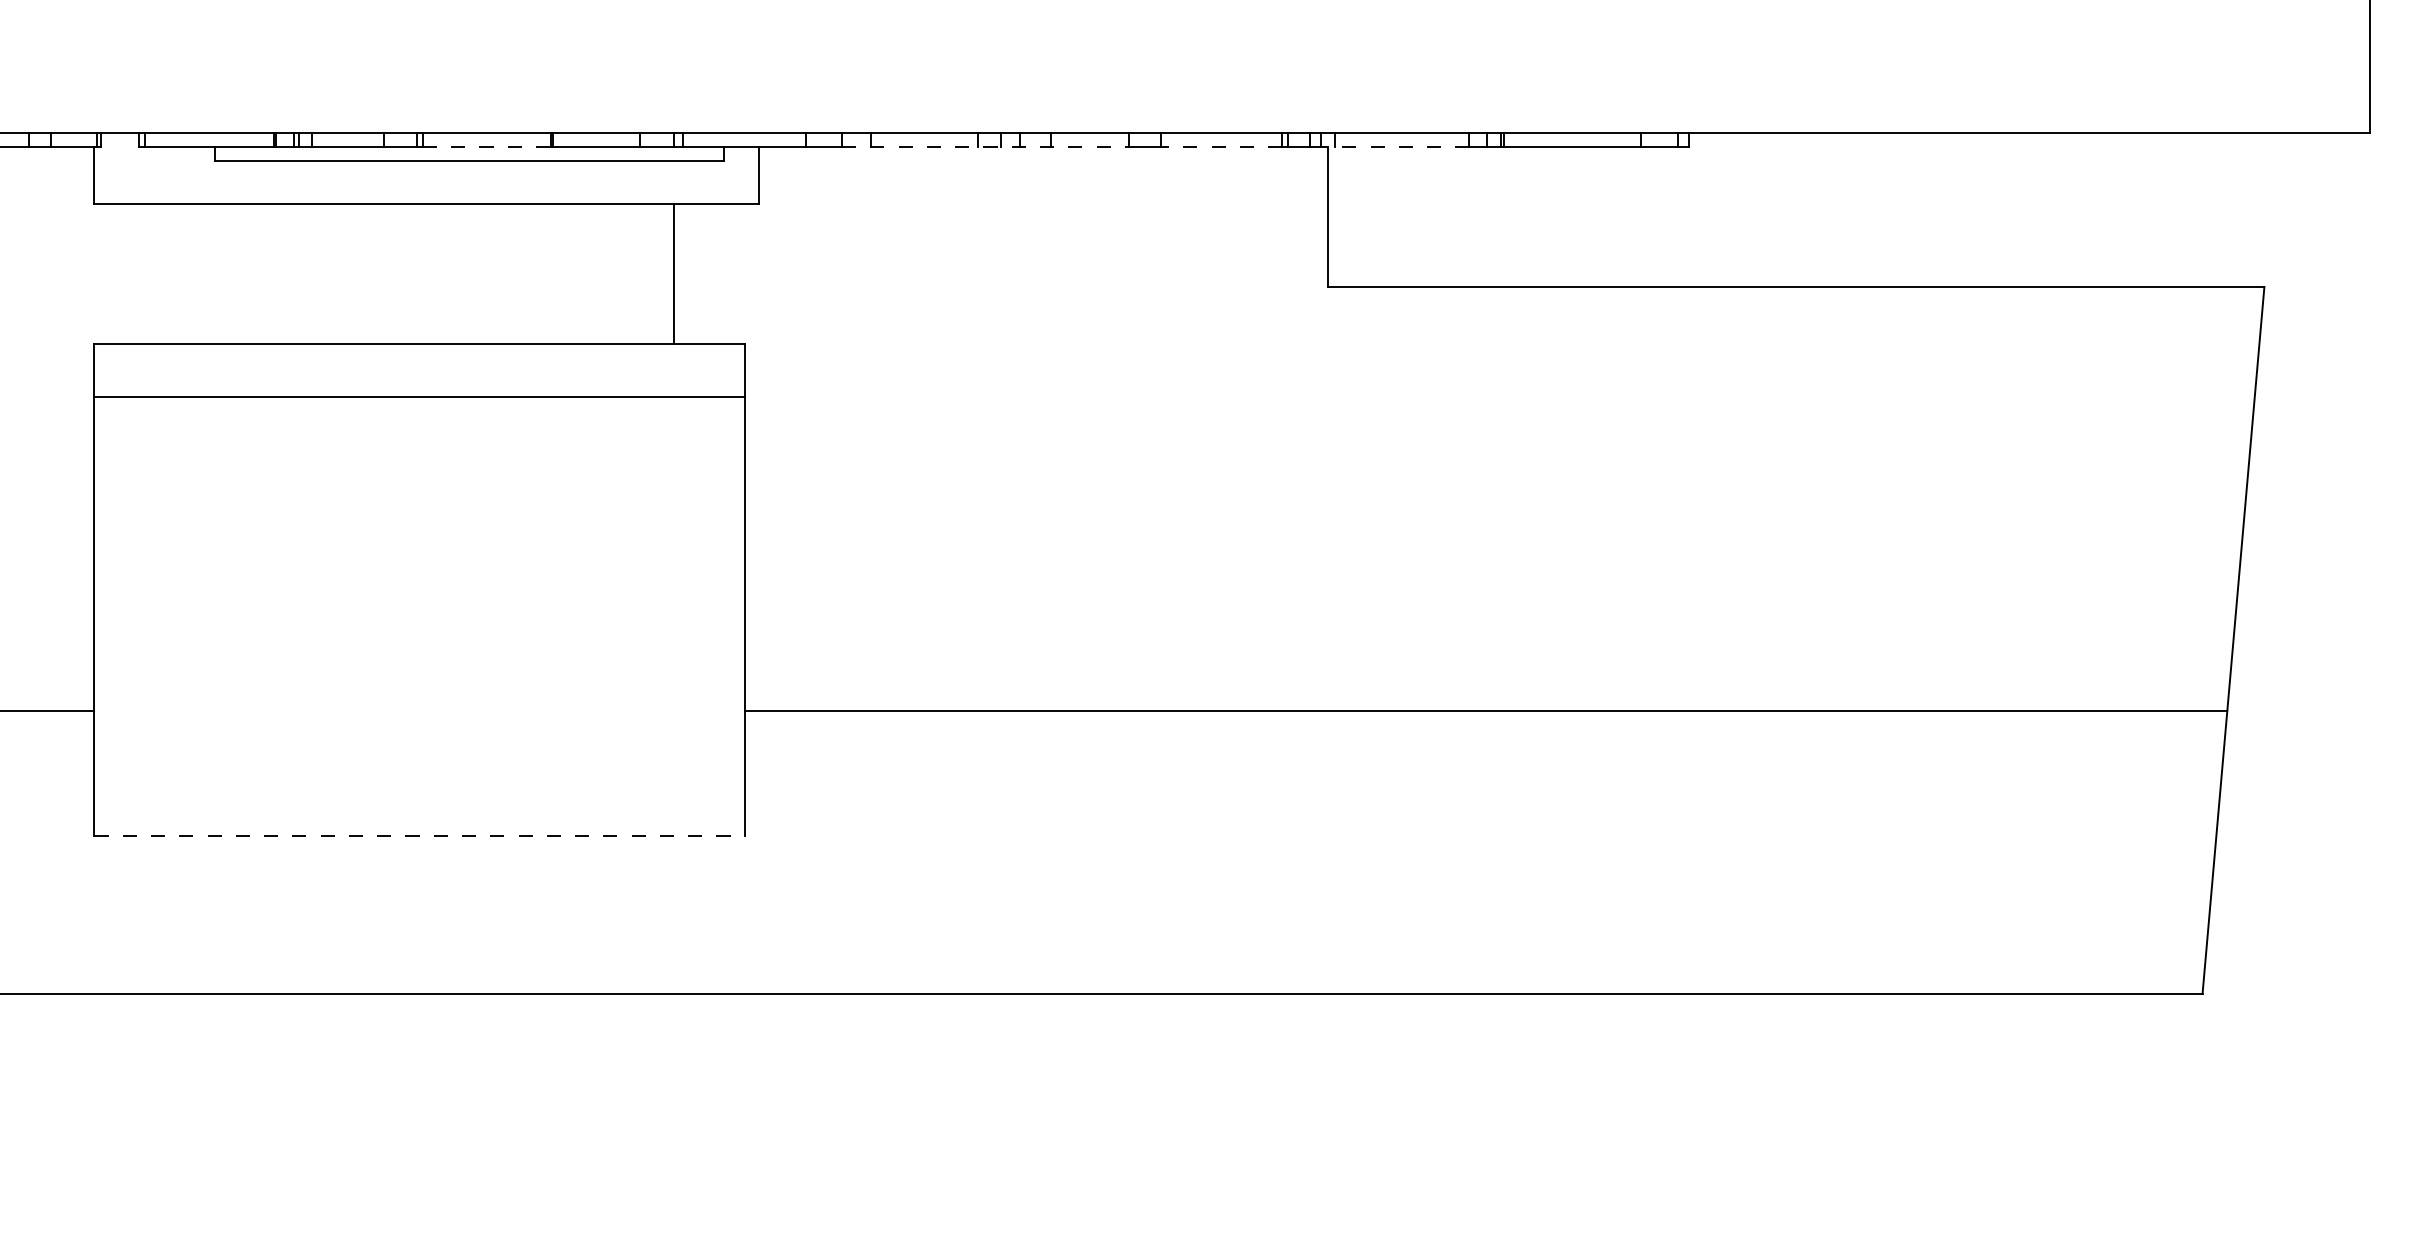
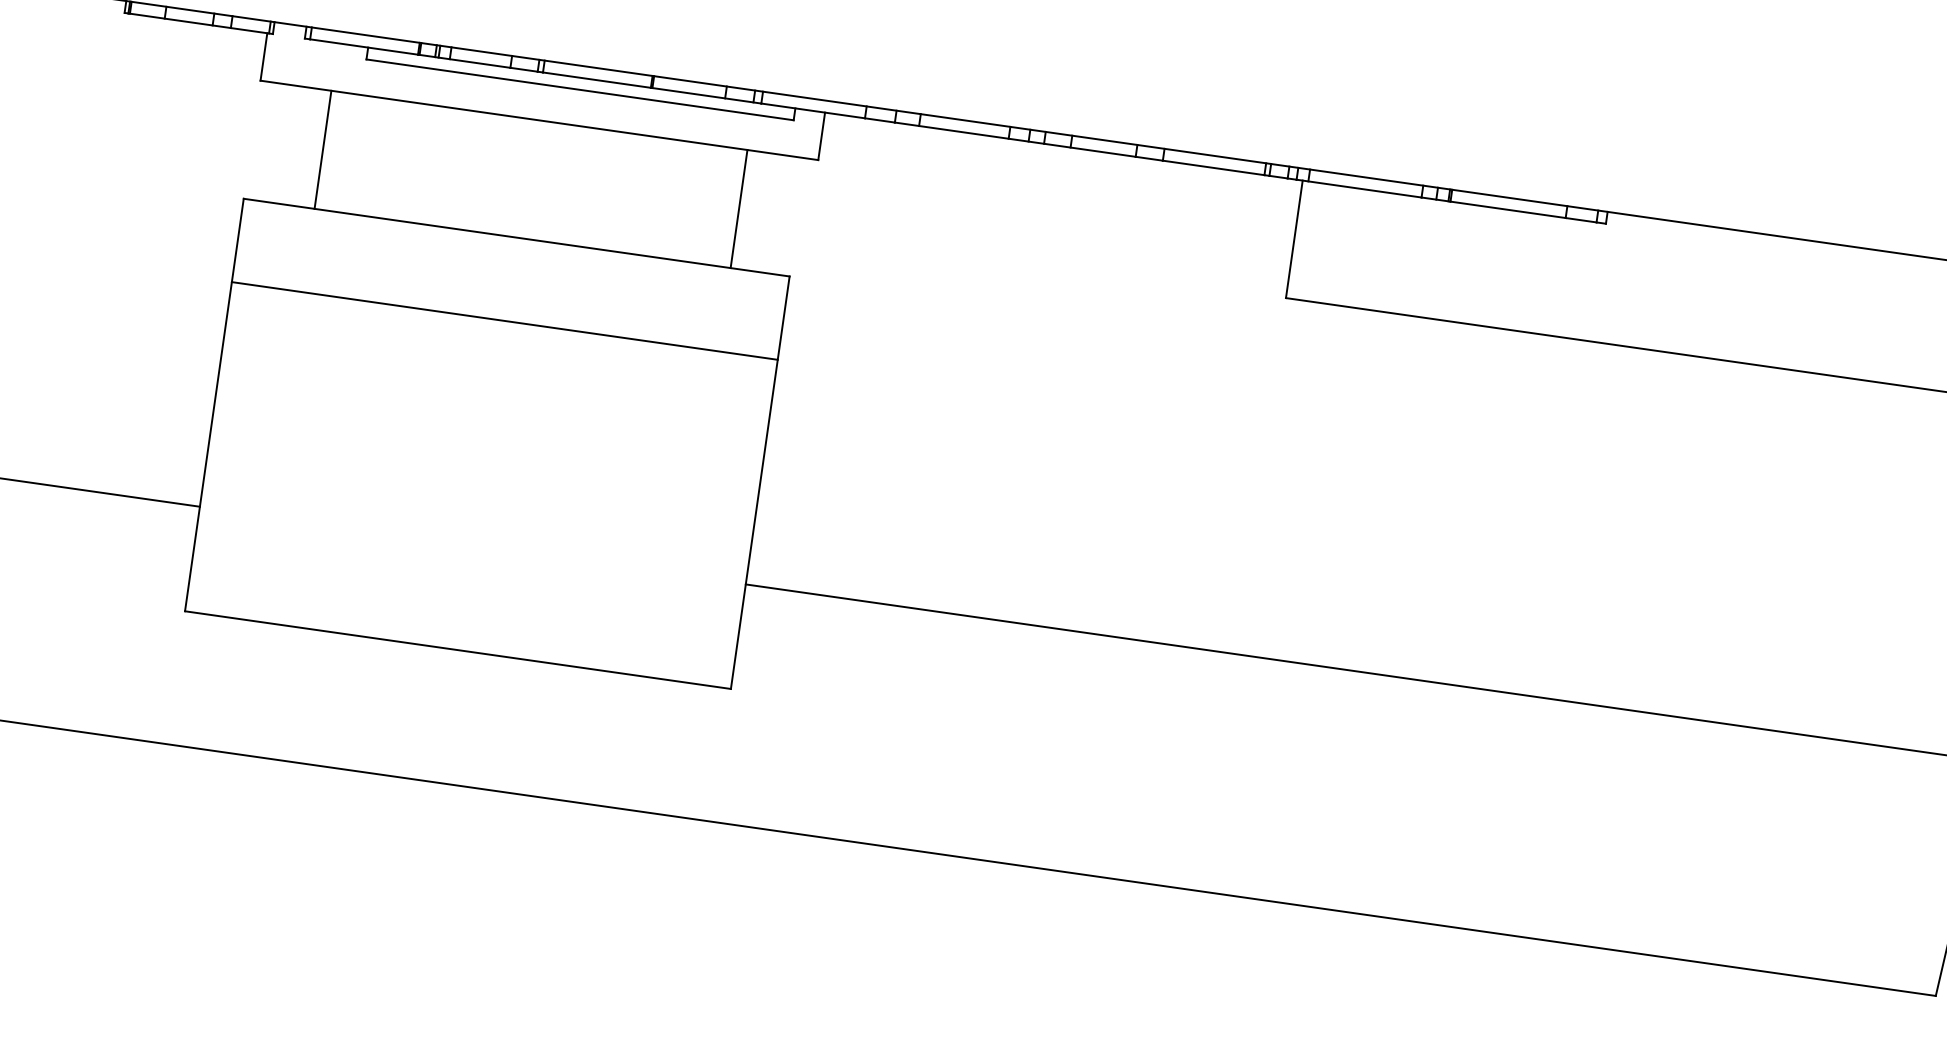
line: (487, 147) -> (597, 80), dashed -> solid
line: (985, 147) -> (1015, 140), dashed -> solid
line: (1221, 147) -> (1213, 168), dashed -> solid
line: (1394, 147) -> (1358, 188), dashed -> solid
line: (178, 273) -> (322, 149), added
line: (419, 397) -> (504, 320), moved
line: (420, 835) -> (458, 650), dashed -> solid

